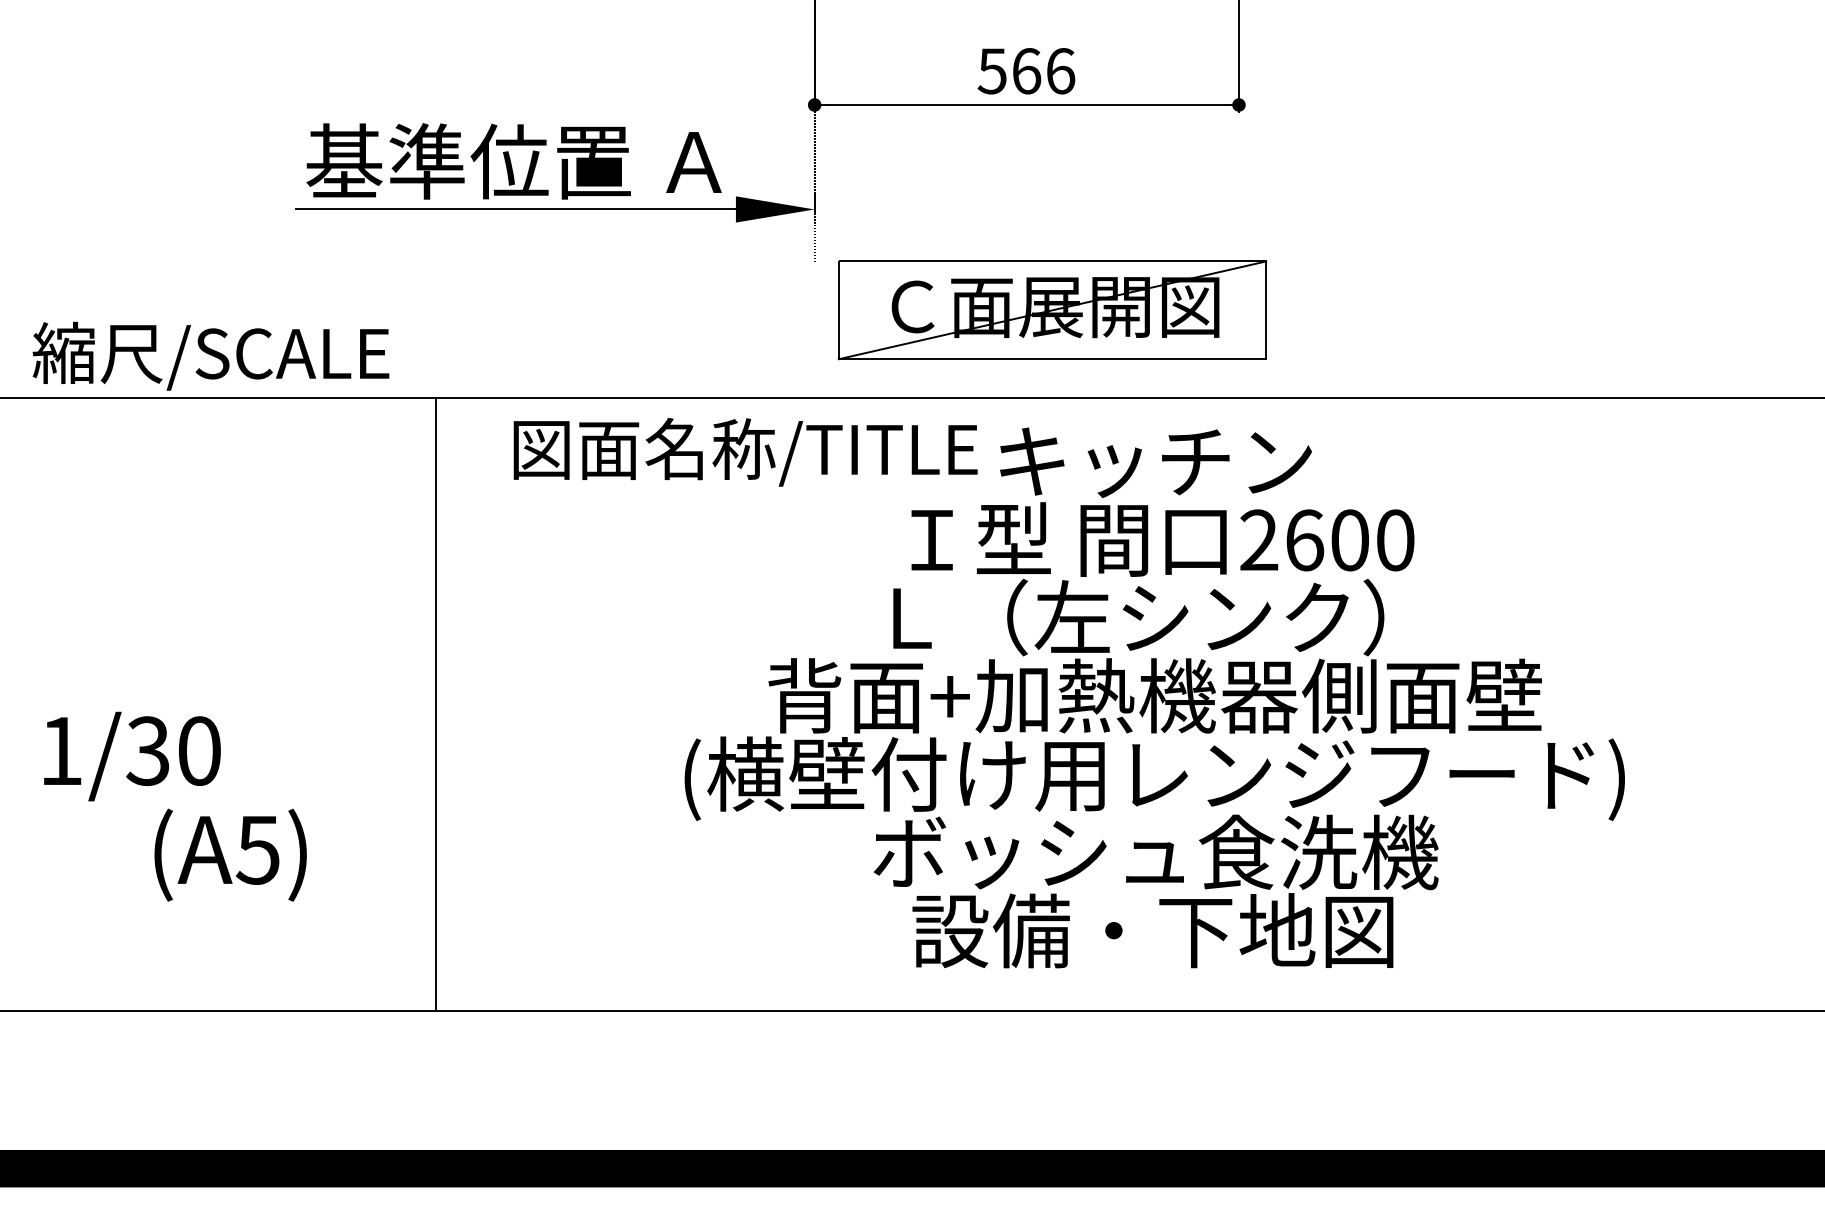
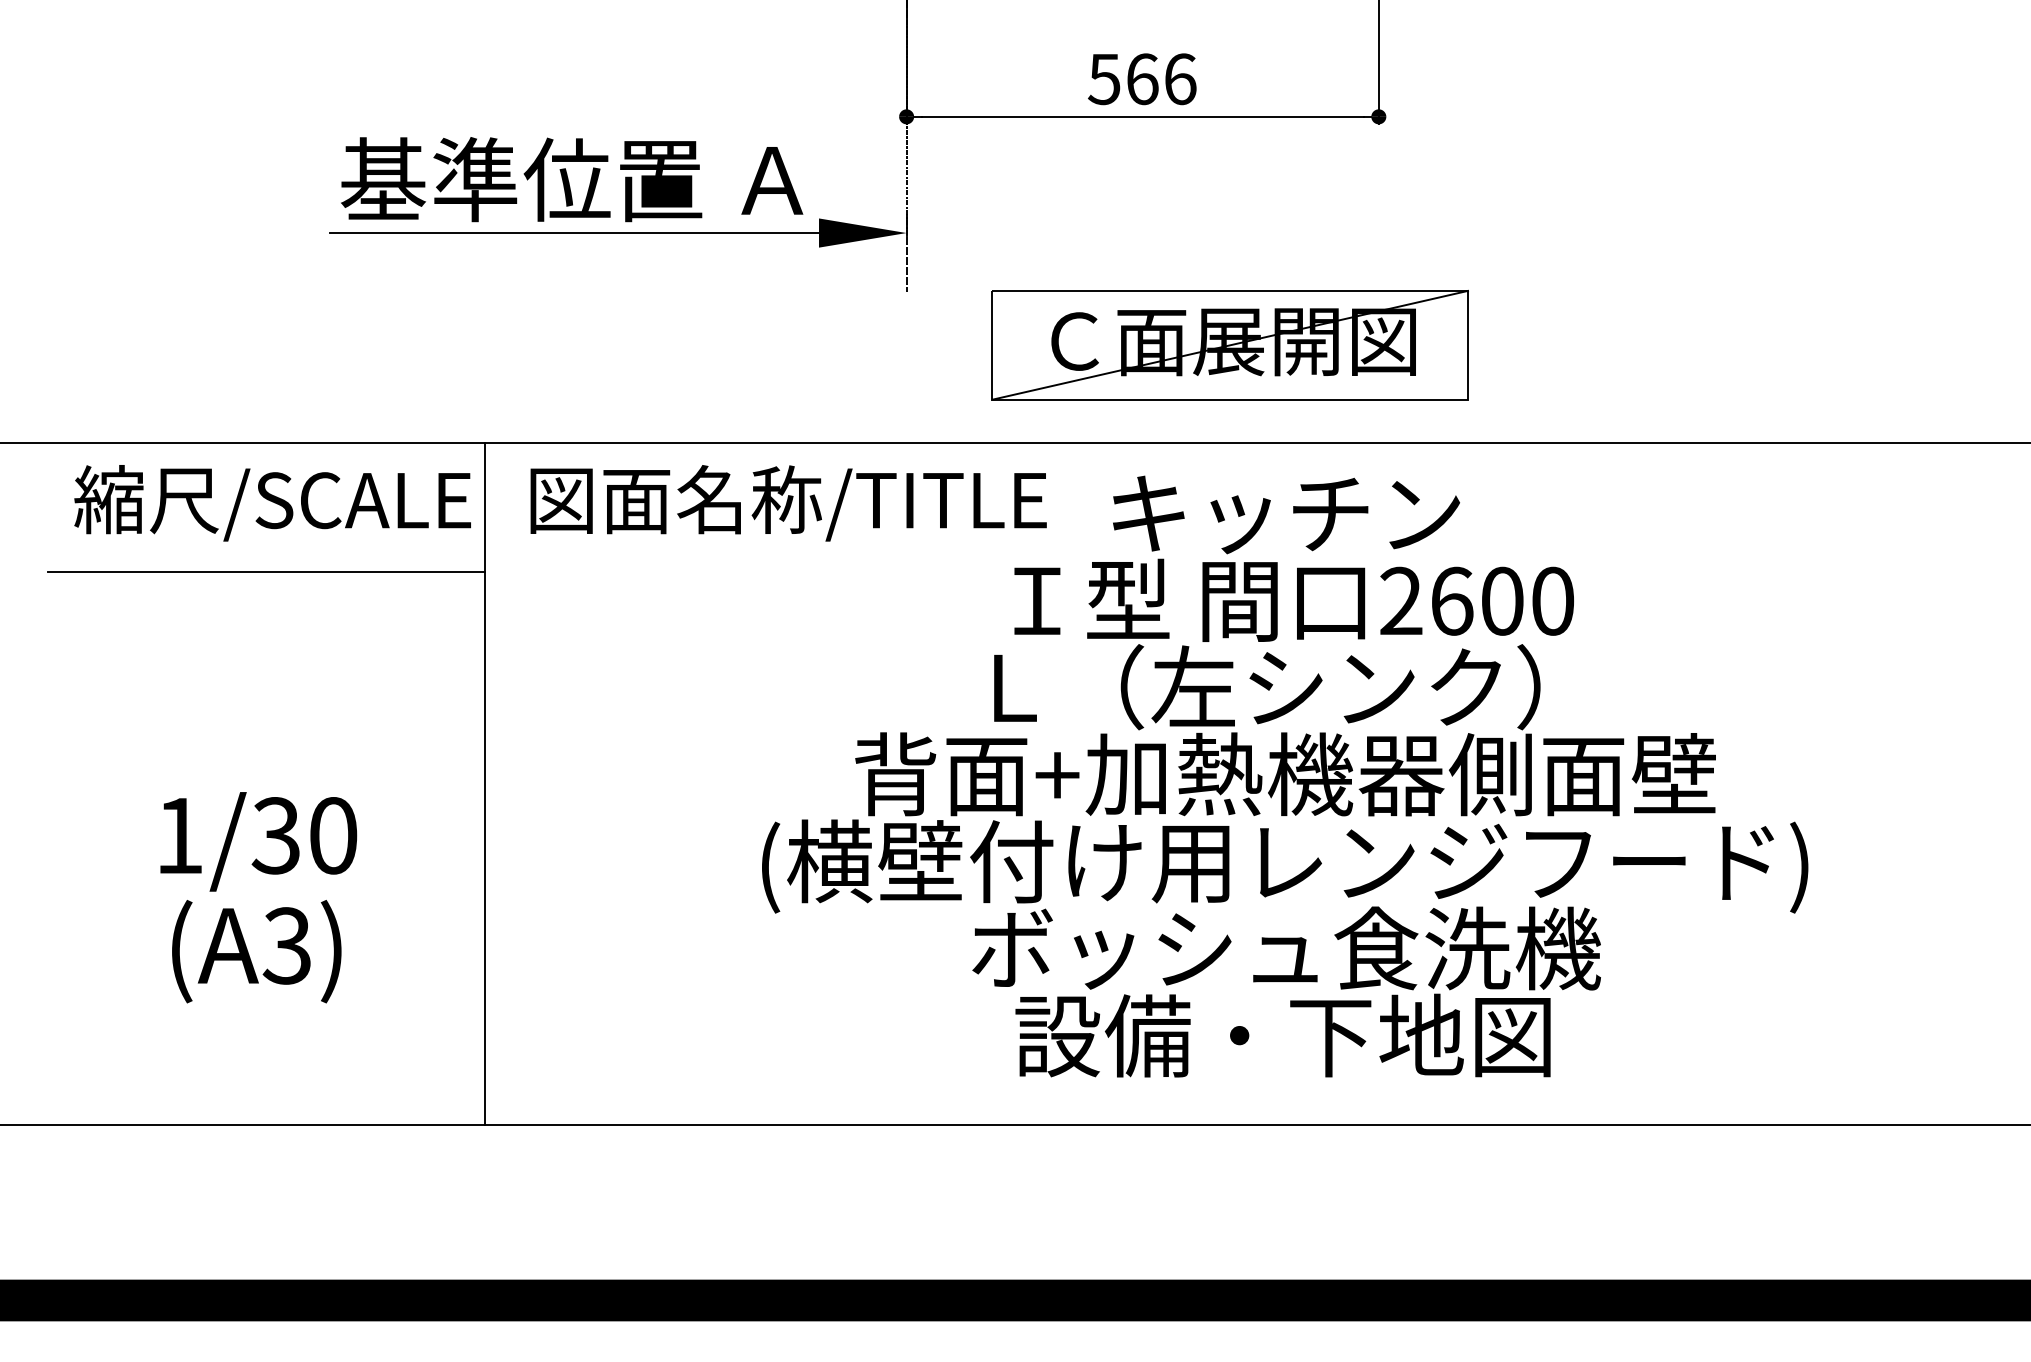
part: (1052, 310) -> (1230, 345), moved
text: (210, 355) -> (272, 502), moved
text: (745, 451) -> (788, 502), moved
line: (238, 514) -> (265, 572), added
text: (132, 756) -> (258, 841), moved
text: (257, 849) -> (286, 945), (A5) -> (A3)

